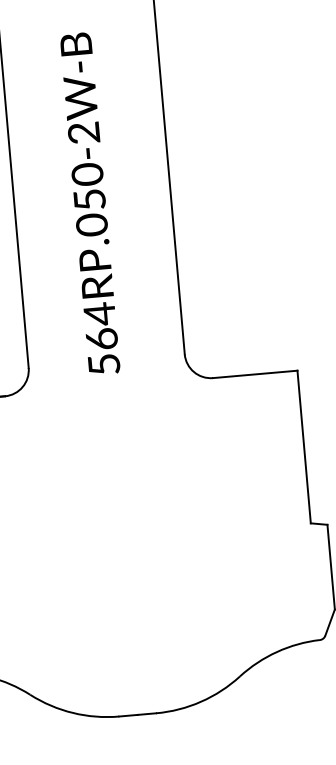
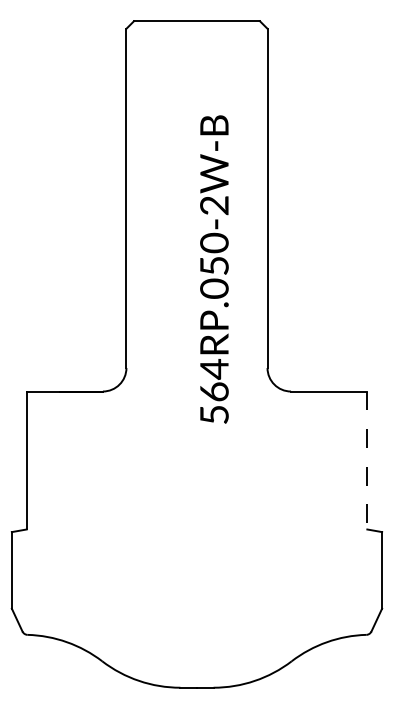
text: (90, 203) -> (214, 269), moved
line: (304, 447) -> (367, 460), solid -> dashed

